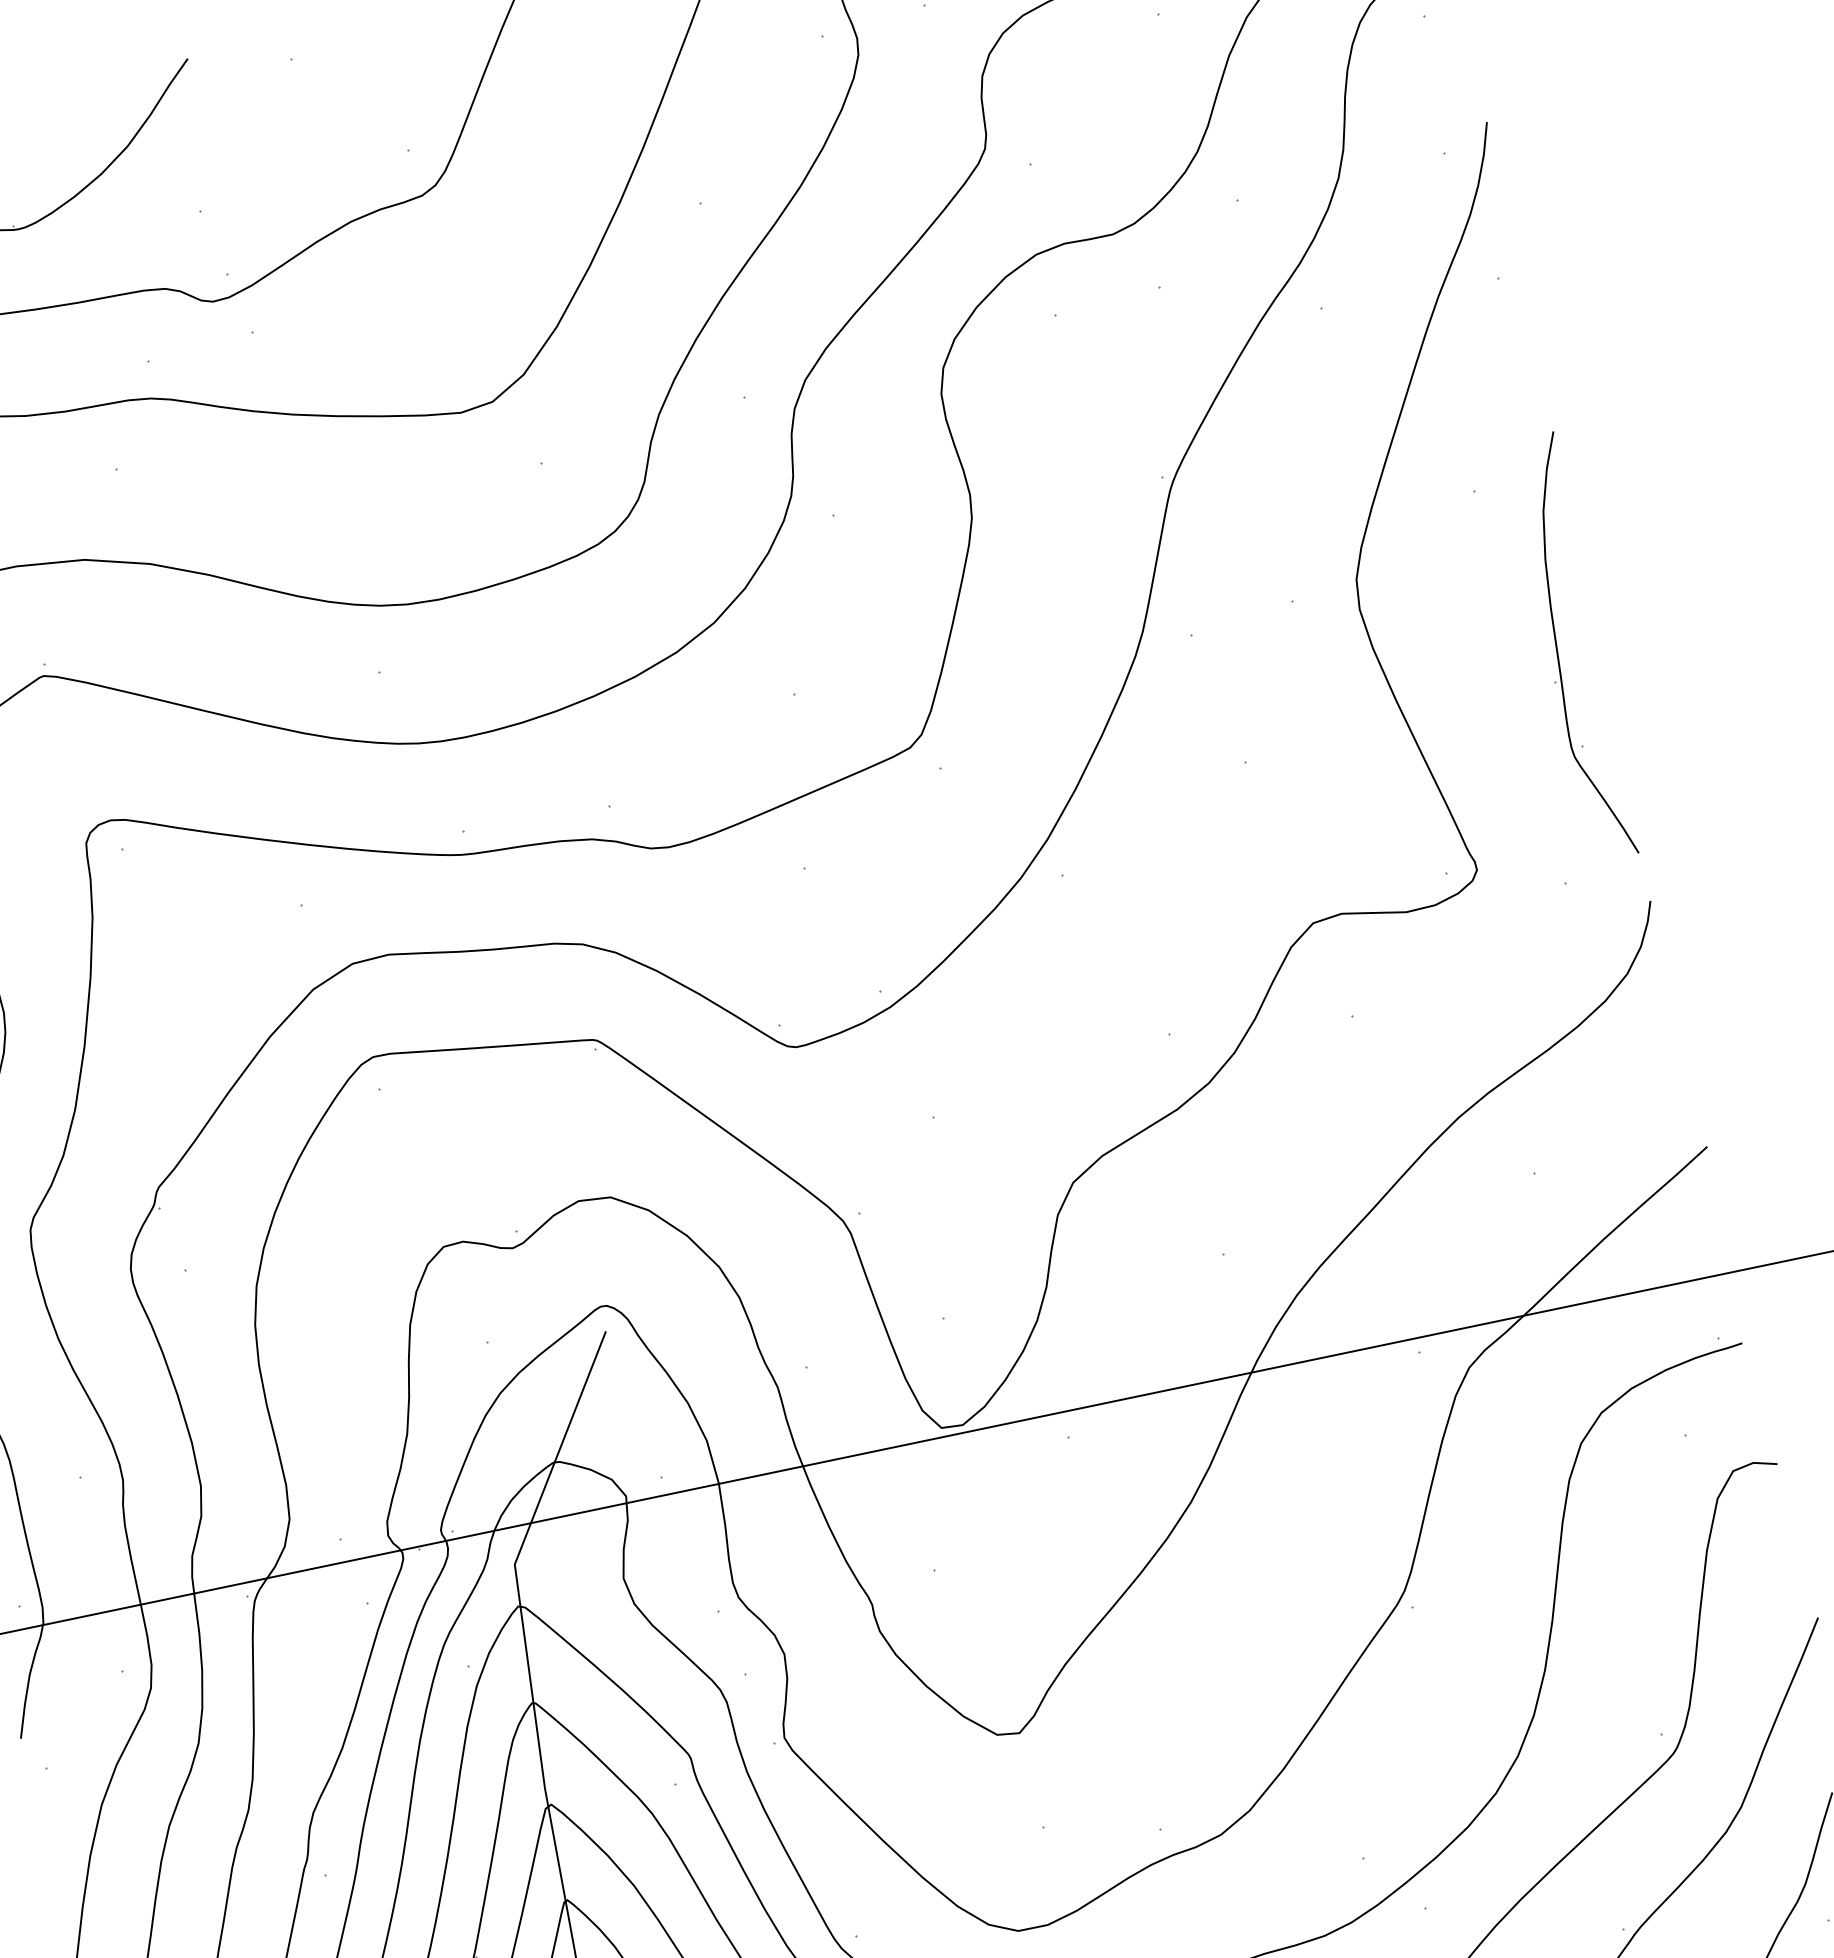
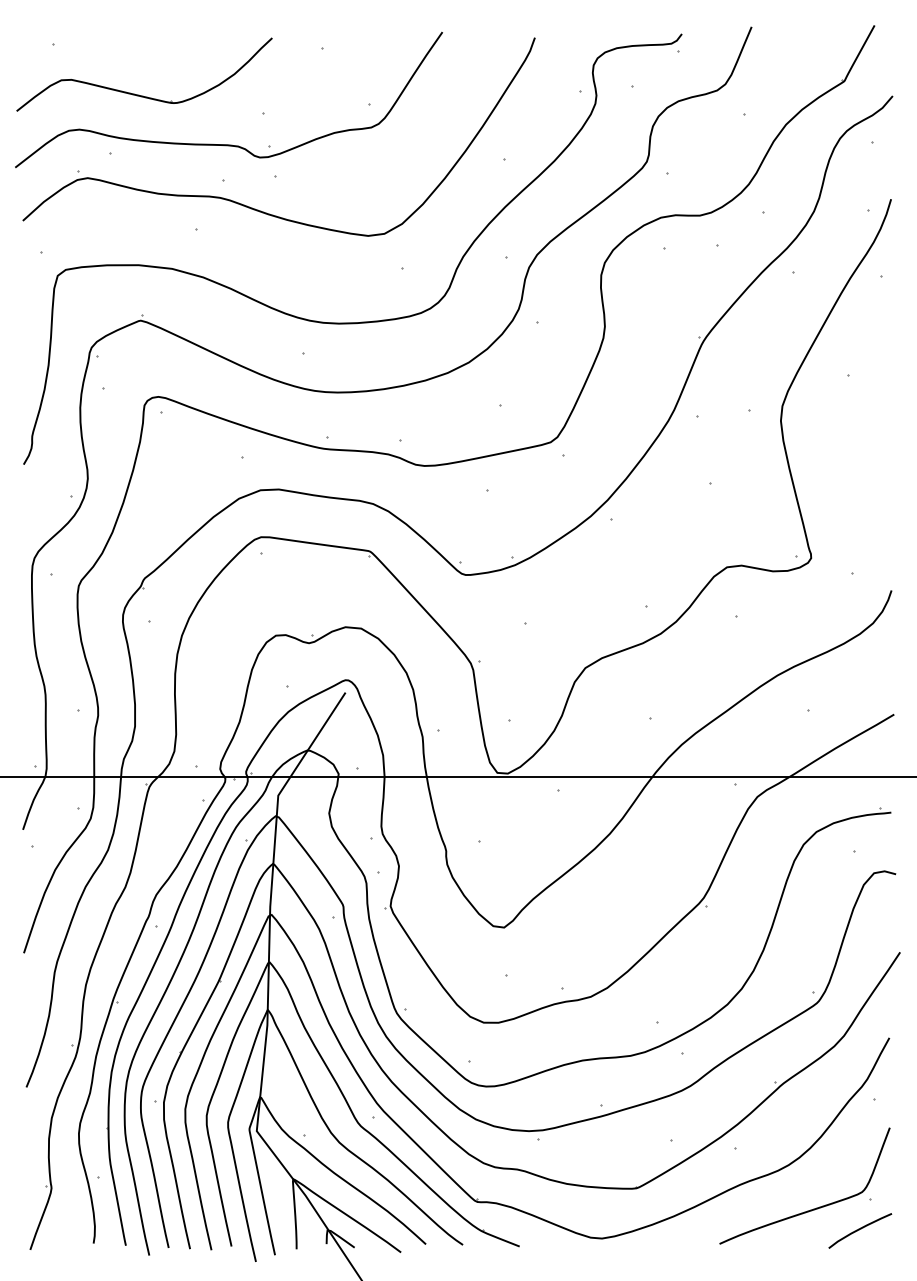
part: (1558, 650) -> (872, 460), removed

